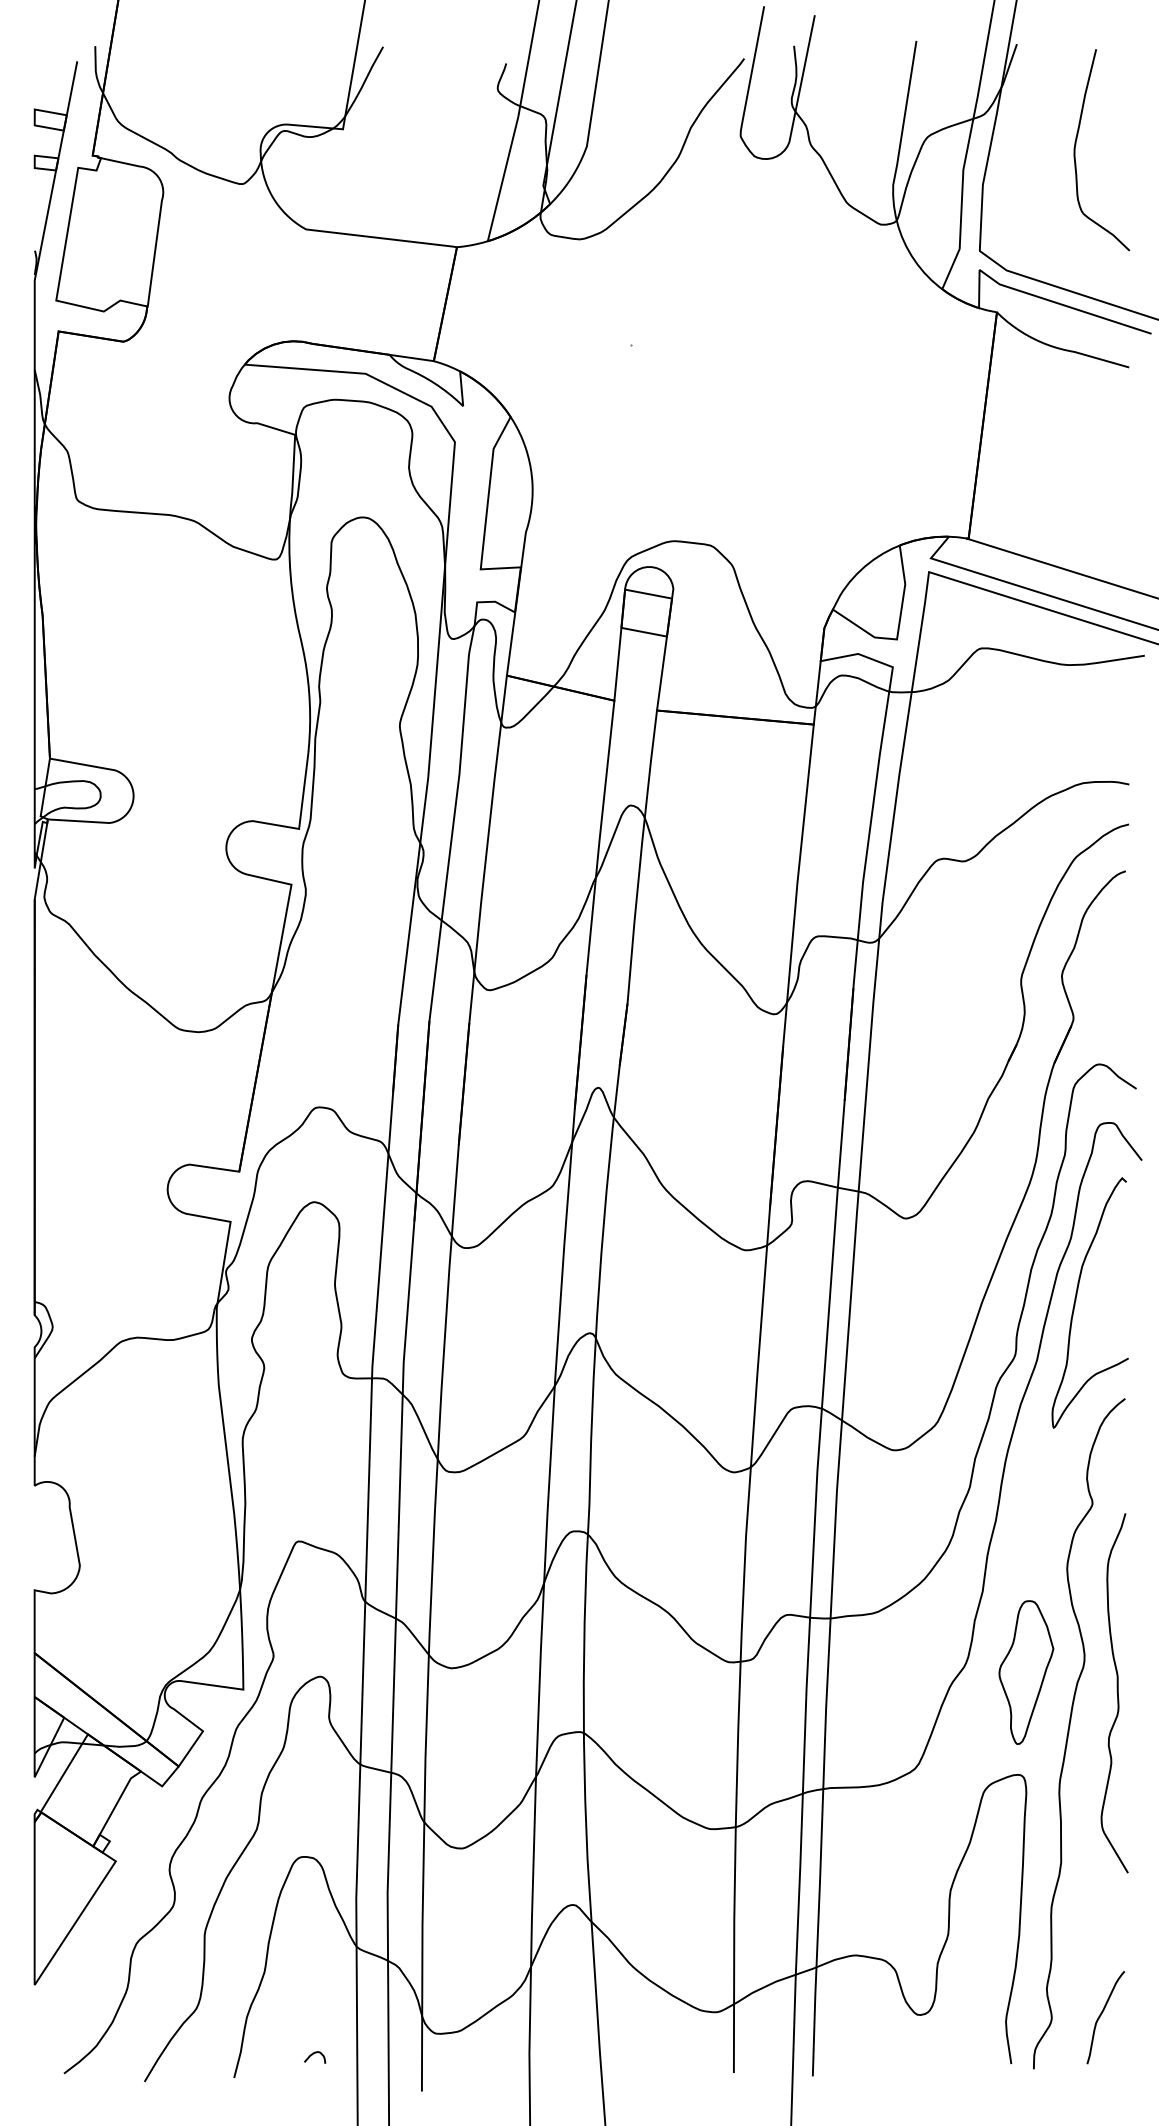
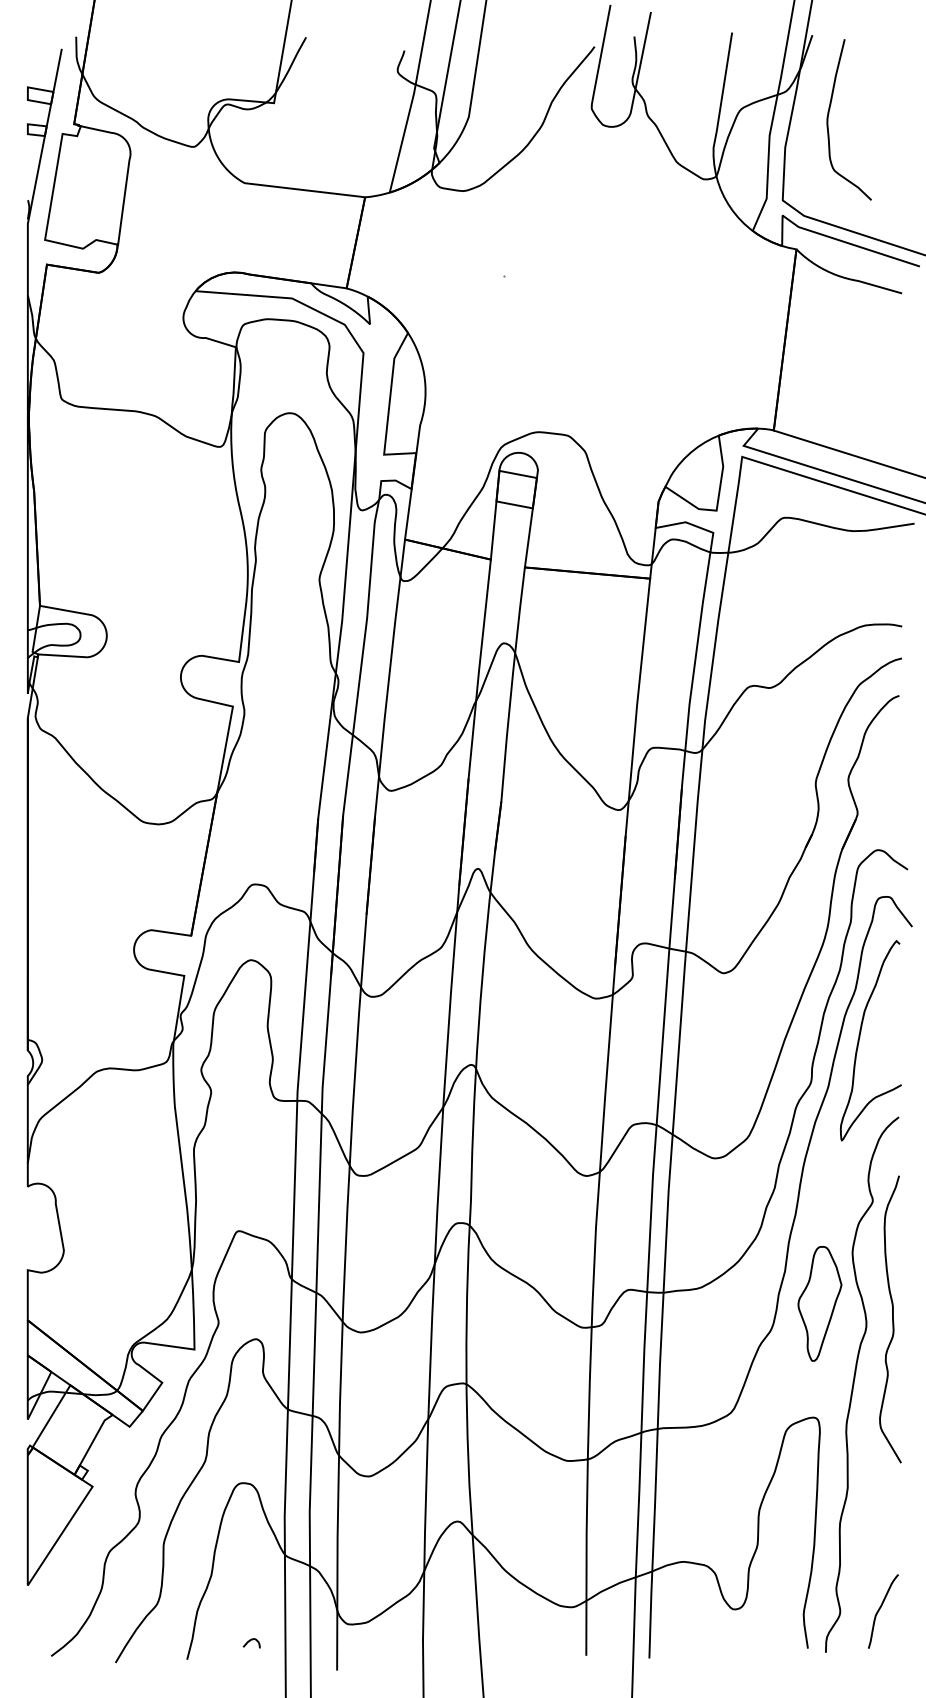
curve: (1077, 143) -> (829, 114), moved
part: (1025, 1672) -> (819, 1303), moved
curve: (1117, 1693) -> (892, 1319), moved

